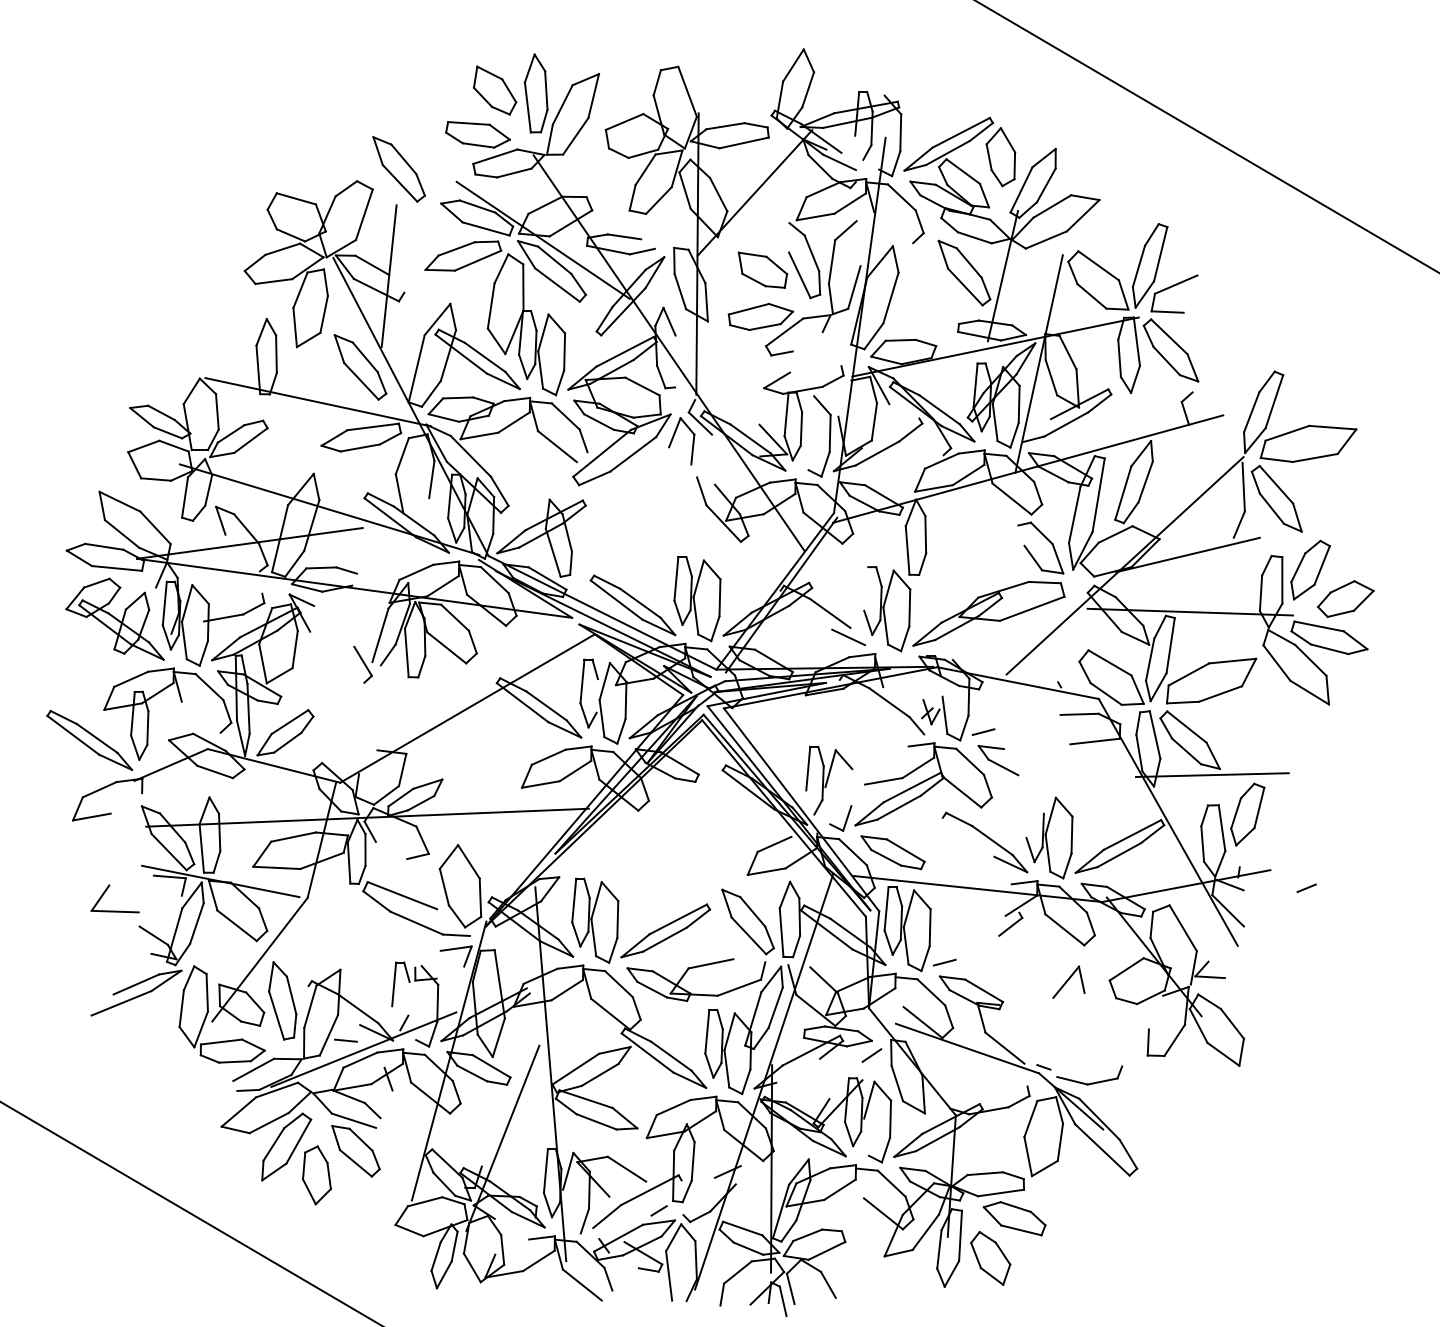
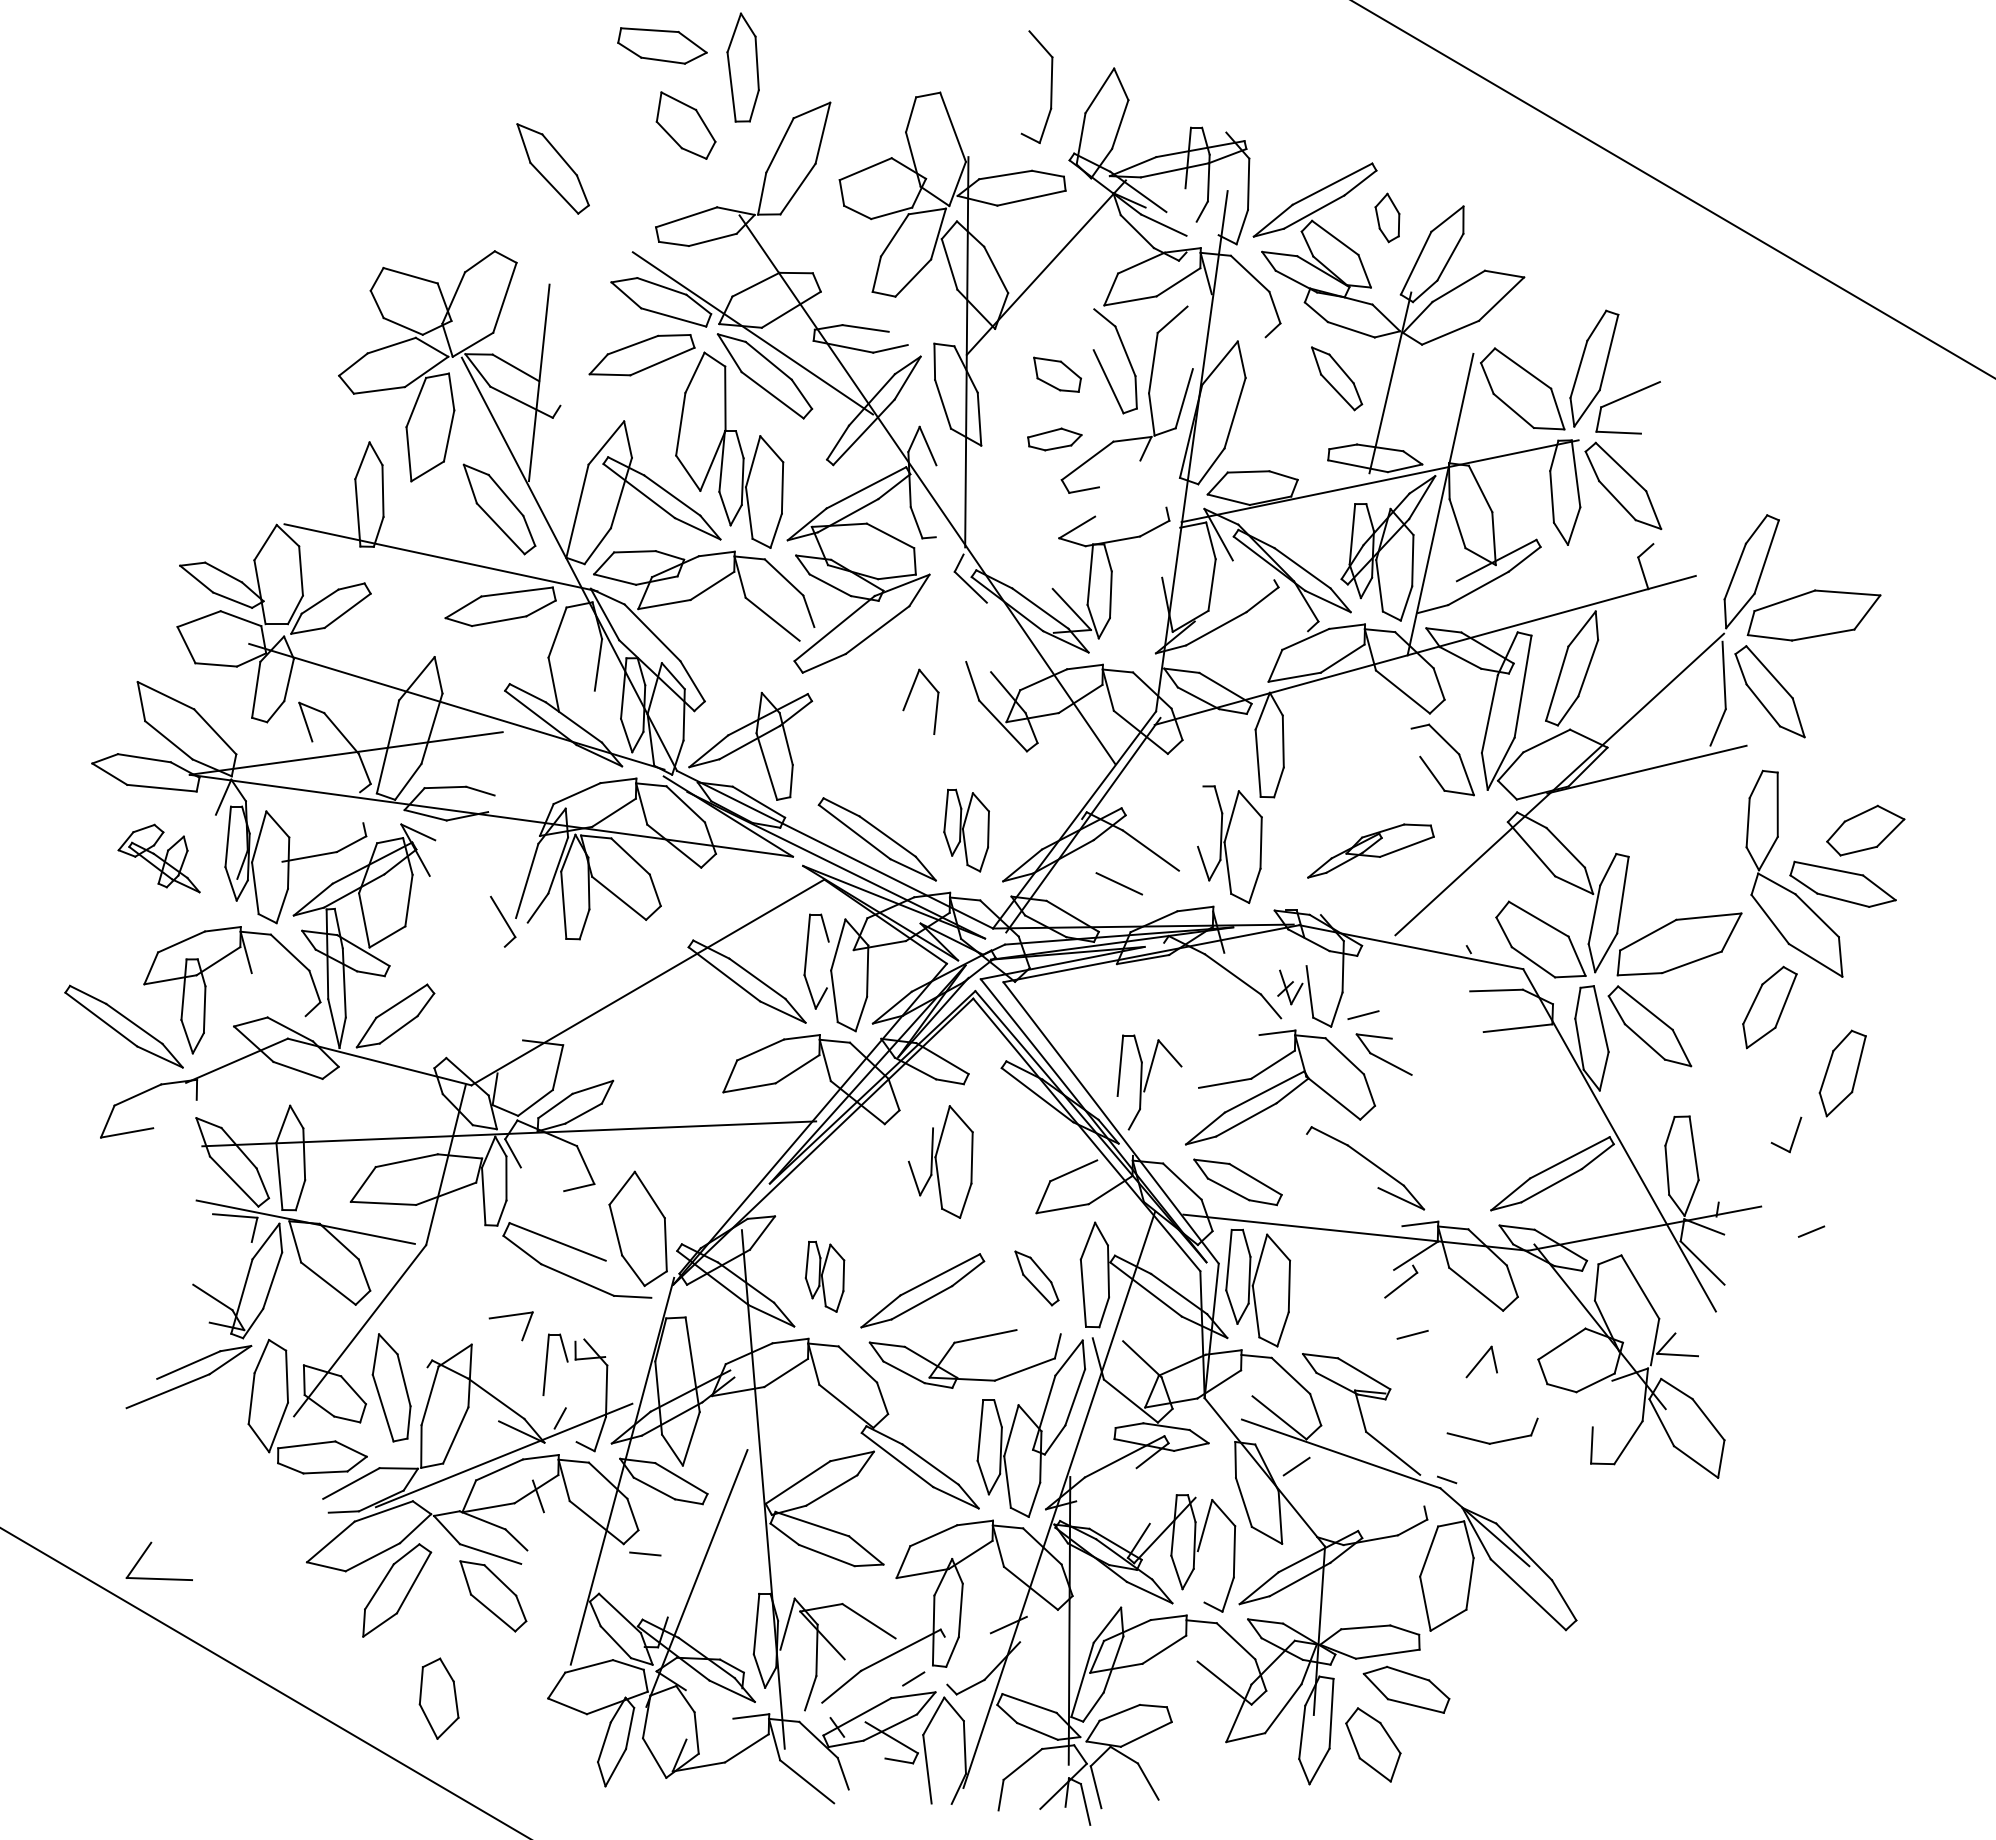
part: (535, 93) -> (742, 67), moved
part: (478, 134) -> (662, 45), moved
part: (1000, 156) -> (1387, 217), size x0.6
part: (398, 169) -> (552, 168), moved
part: (762, 270) -> (1057, 374), size x0.7
part: (964, 272) -> (1336, 378), size x0.7
part: (760, 316) -> (1054, 439), size x0.6
part: (829, 436) -> (1050, 87), moved
part: (673, 438) -> (909, 698), moved
part: (1310, 570) -> (1769, 1007), moved
part: (697, 598) -> (966, 830), size x0.7
line: (1189, 611) -> (1649, 848), removed
part: (988, 613) -> (1370, 850), size x0.6
part: (114, 619) -> (158, 858), size x0.6
line: (848, 637) -> (1119, 883), moved
line: (1212, 774) -> (1680, 1074), removed
part: (1247, 814) -> (1842, 1073), moved
part: (845, 820) -> (1793, 1137), moved
part: (1049, 837) -> (940, 1161), moved
part: (105, 891) -> (146, 1551), moved
part: (594, 920) -> (824, 1276), size x0.6
part: (747, 922) -> (1036, 1278), size x0.6
part: (455, 949) -> (510, 1316), moved
line: (944, 962) -> (1412, 1334), moved
part: (1068, 981) -> (1481, 1361), size x0.7
line: (346, 1040) -> (645, 1553), moved
line: (871, 1055) -> (1296, 1466), moved
part: (1091, 1082) -> (1494, 1441), moved
part: (316, 1175) -> (438, 1698), moved

